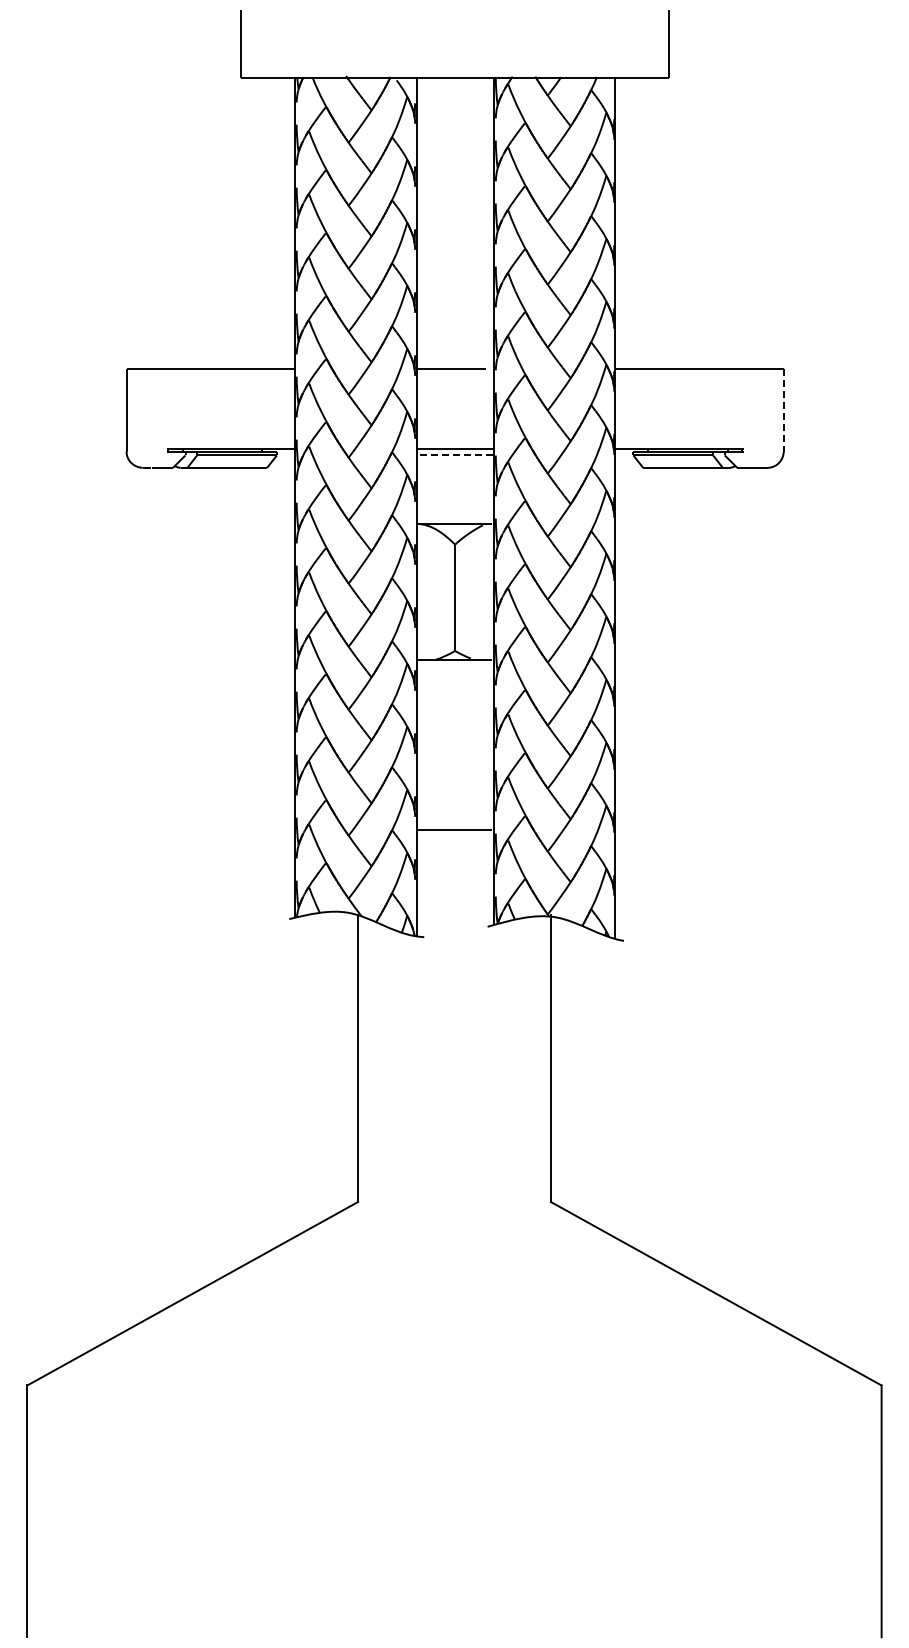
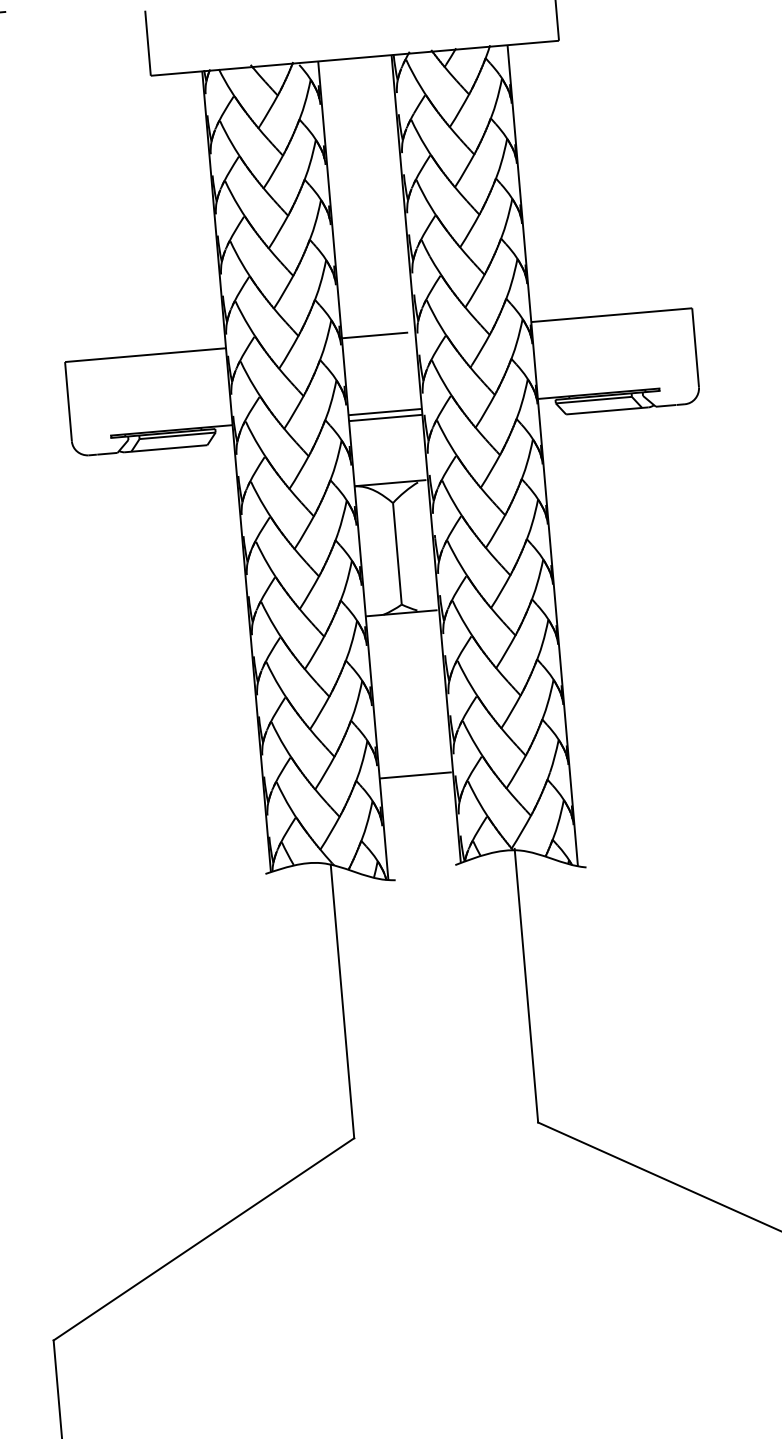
line: (783, 410) -> (695, 348), dashed -> solid
line: (454, 455) -> (385, 418), dashed -> solid

